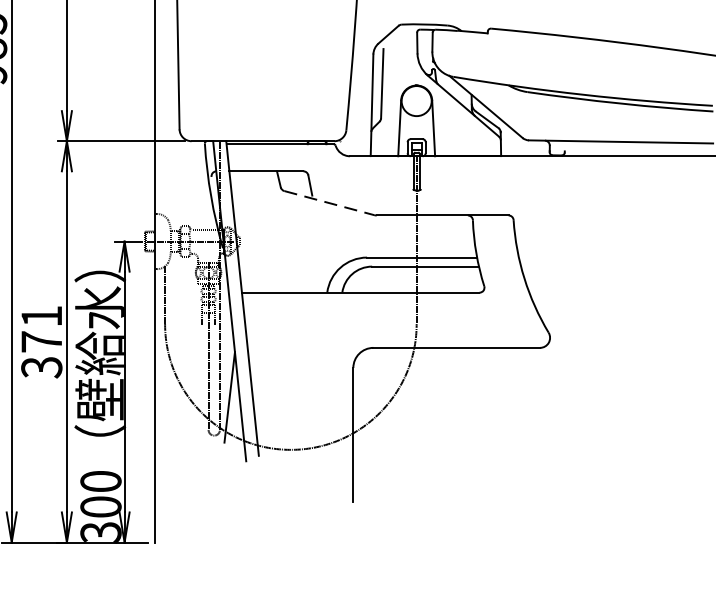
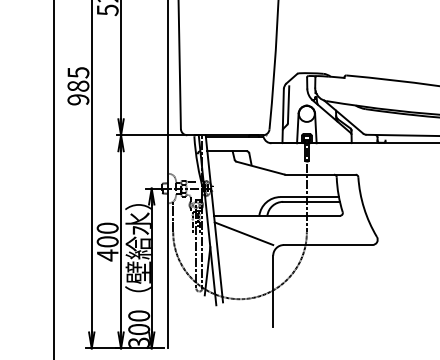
line: (329, 203) -> (260, 168), dashed -> solid
line: (297, 326) -> (243, 233), added
text: (41, 341) -> (107, 241), 371 -> 400

